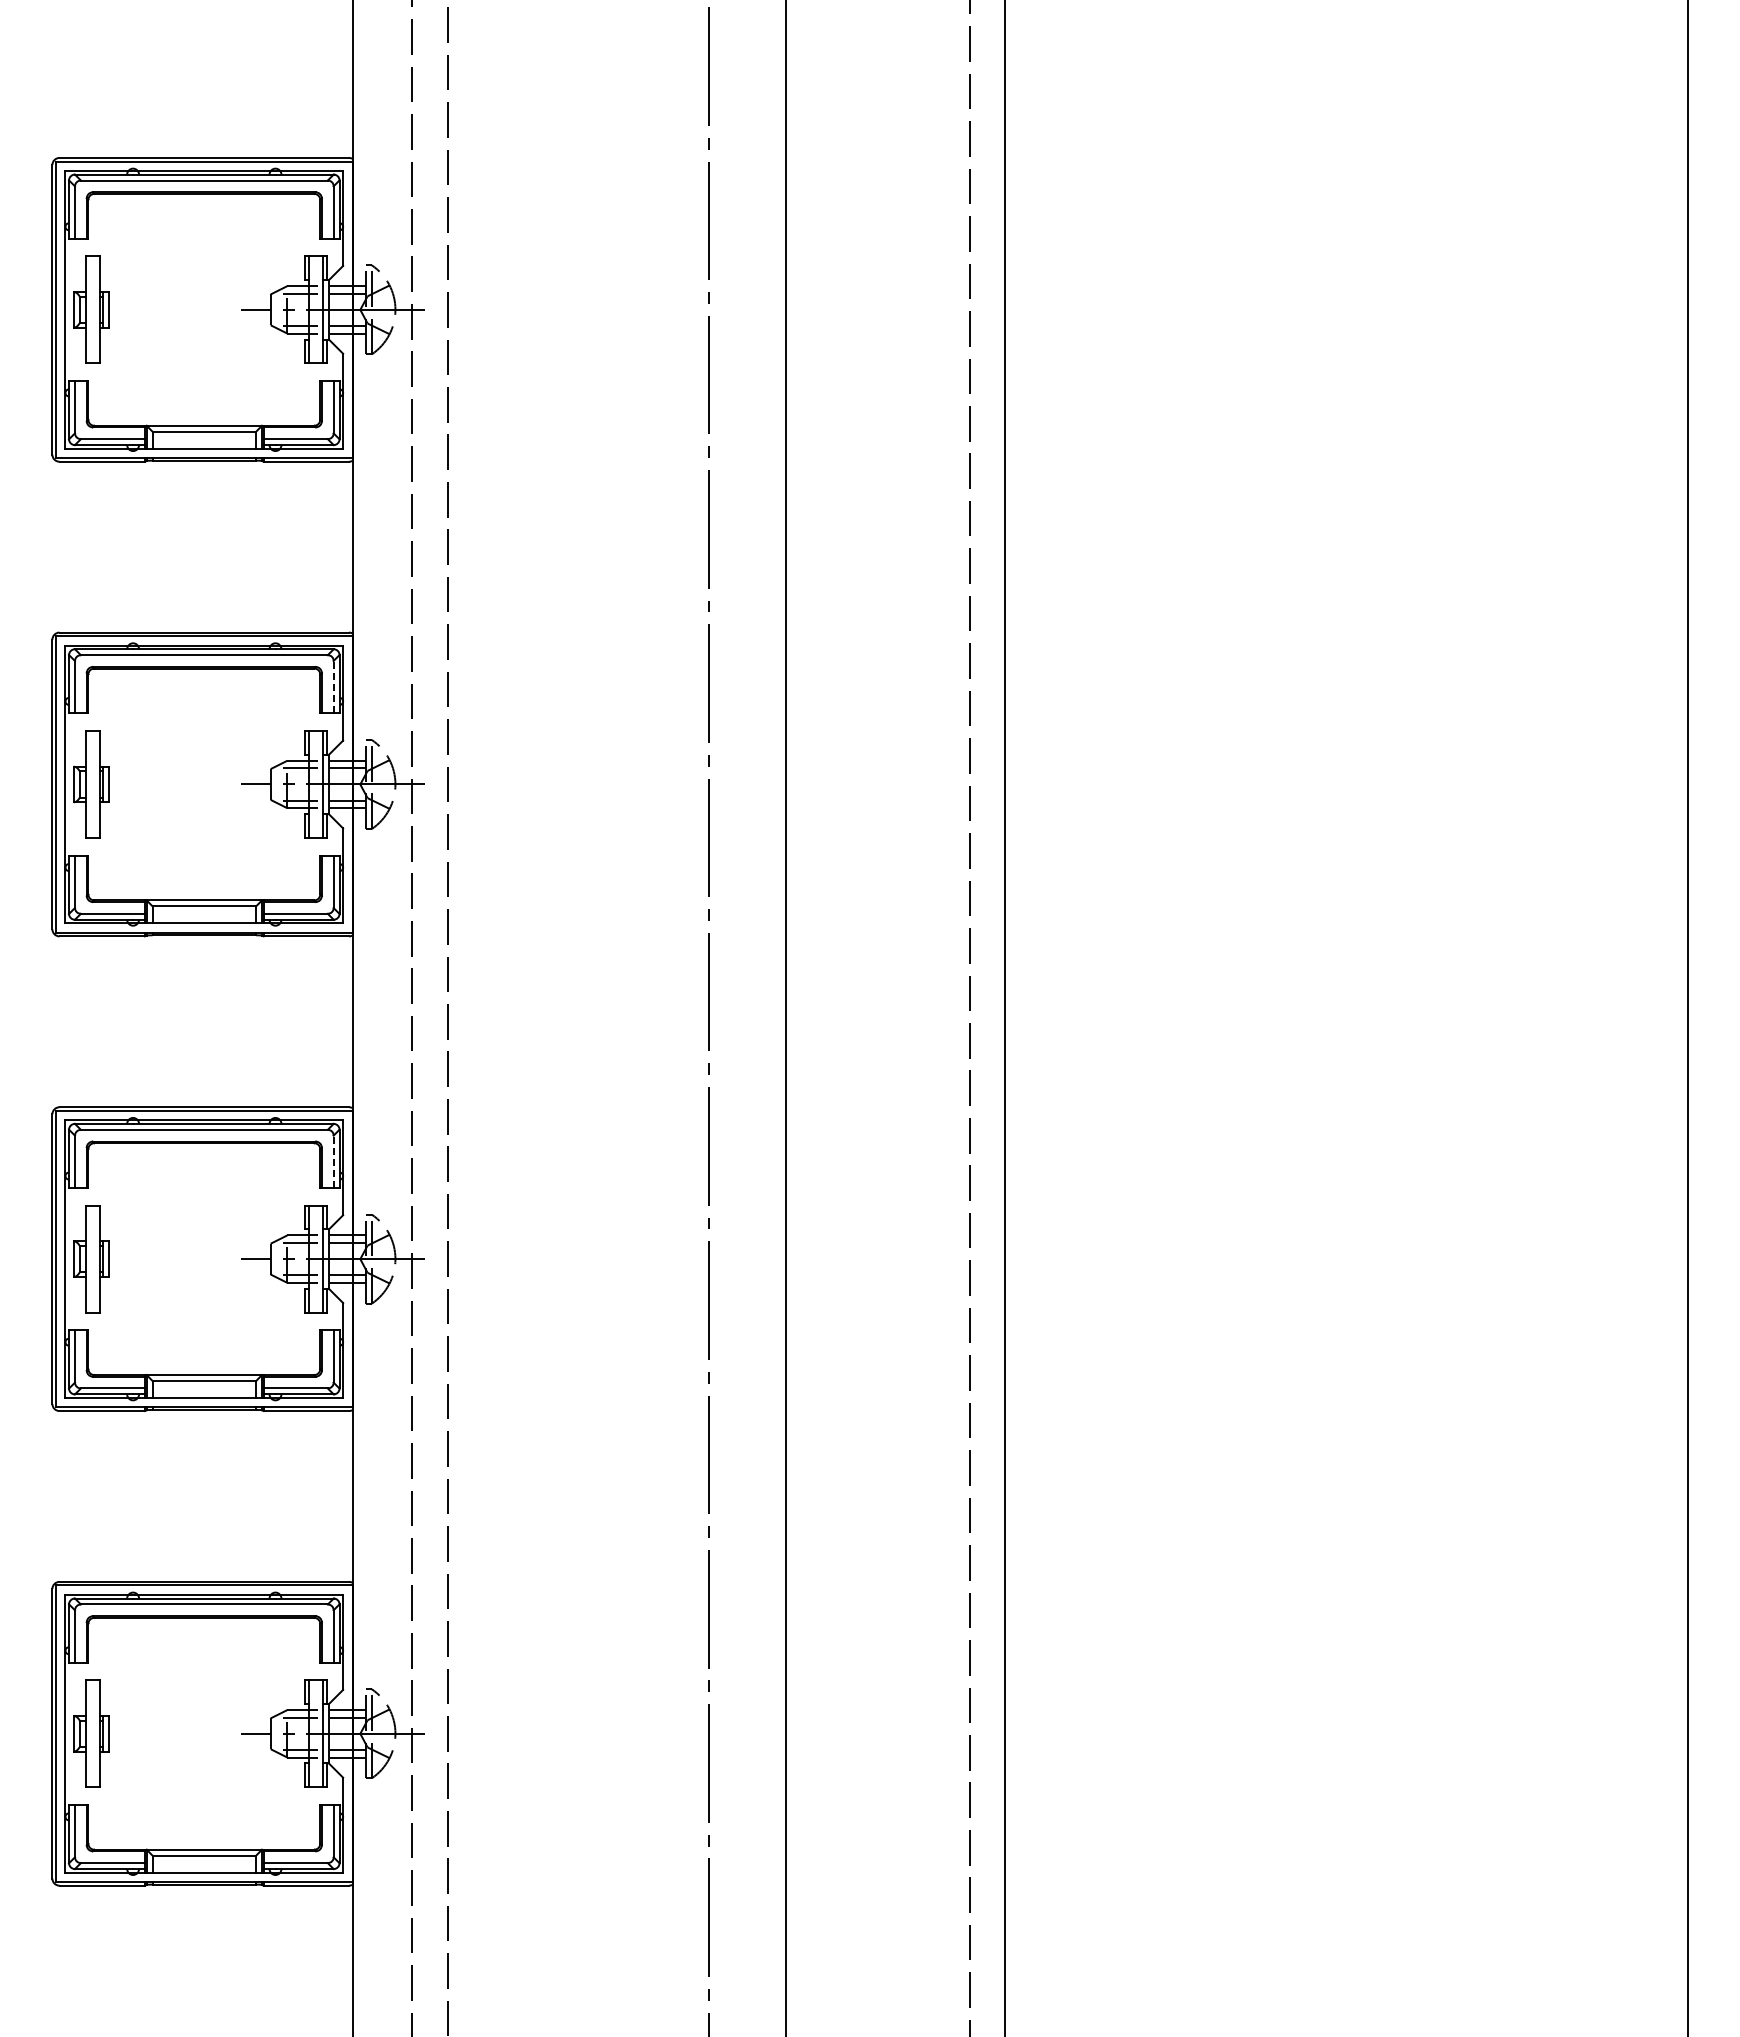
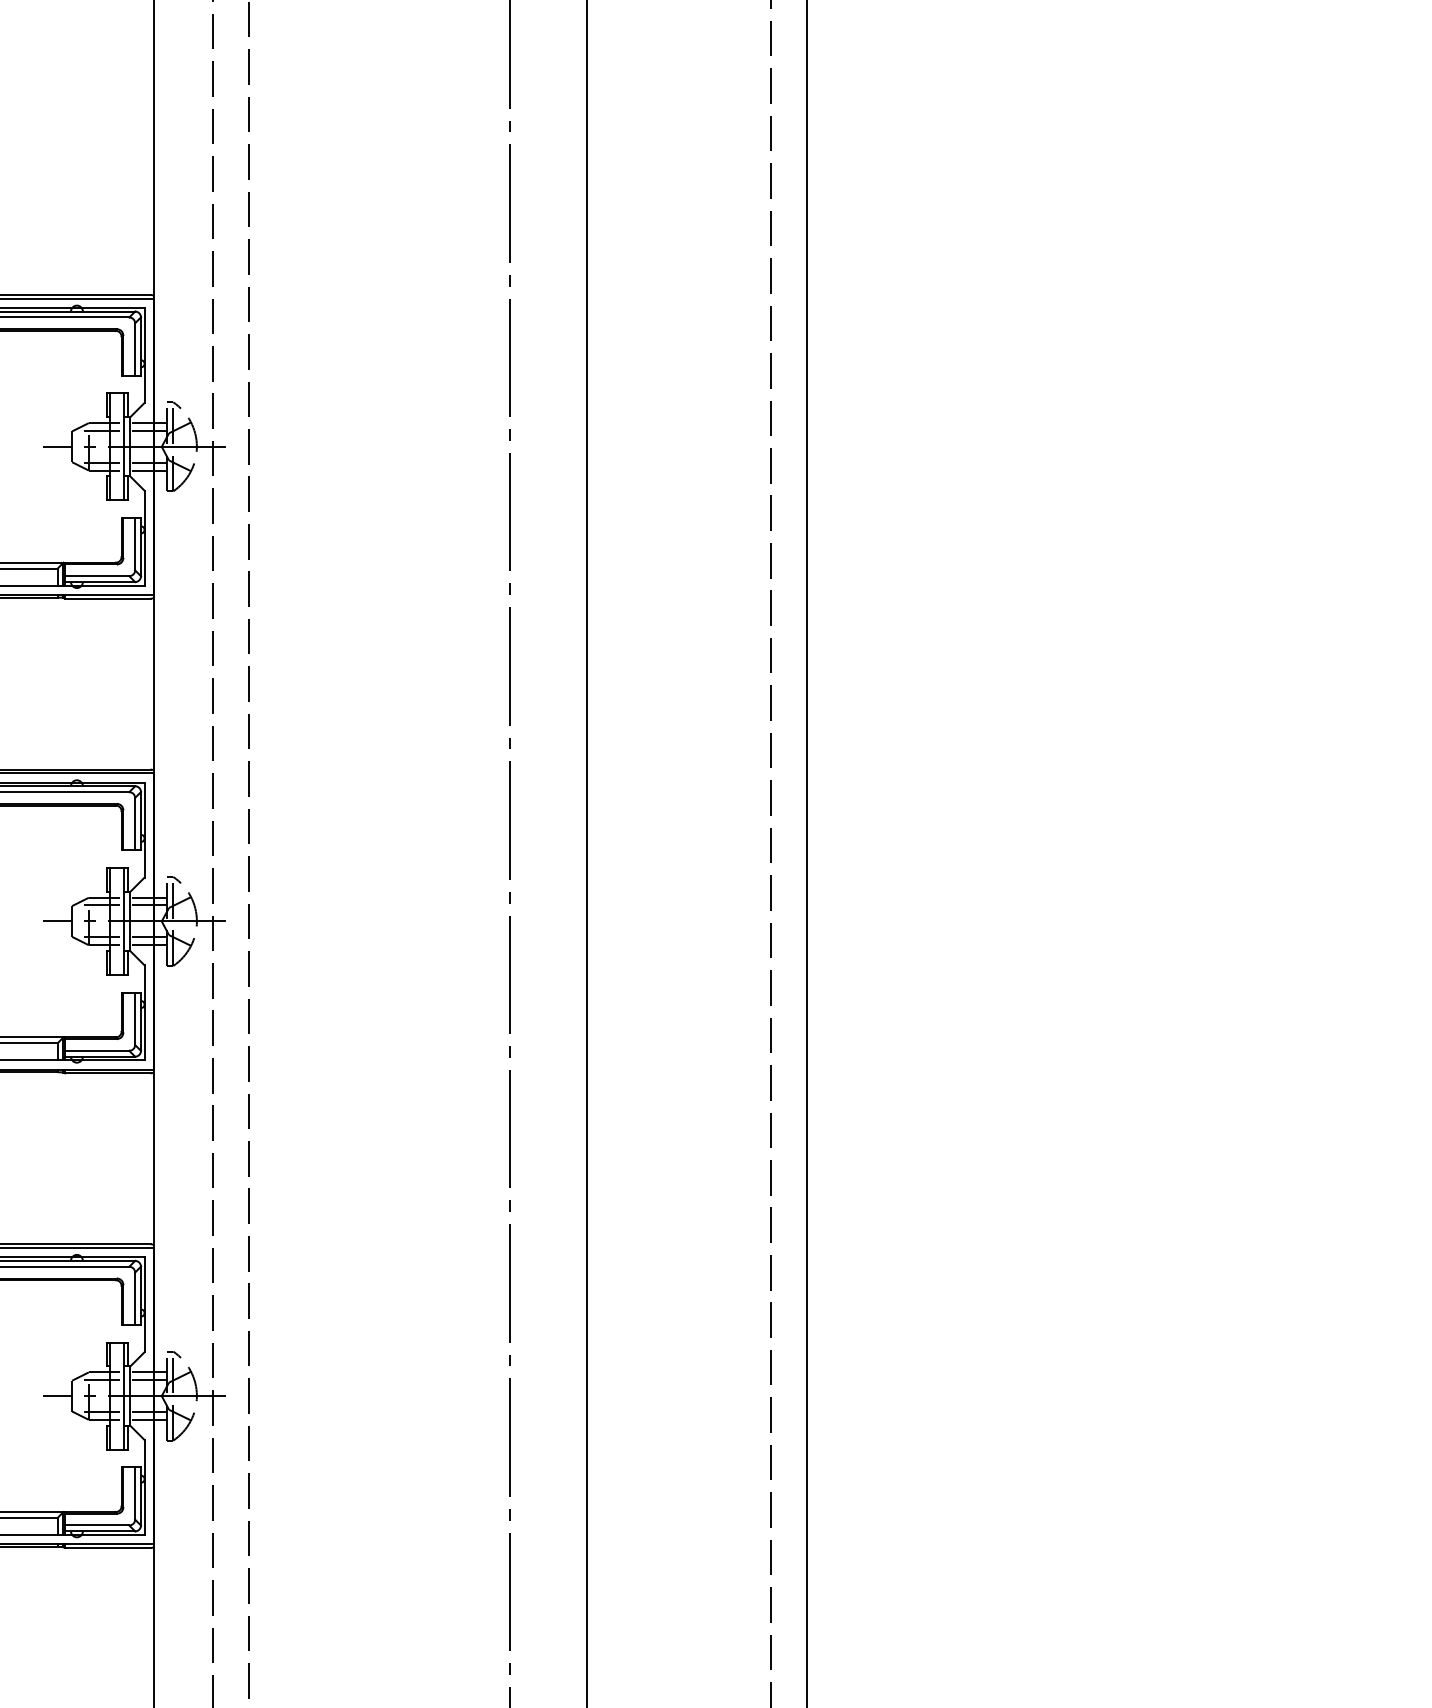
line: (333, 686) -> (134, 823), dashed -> solid
line: (333, 1161) -> (134, 1298), dashed -> solid

